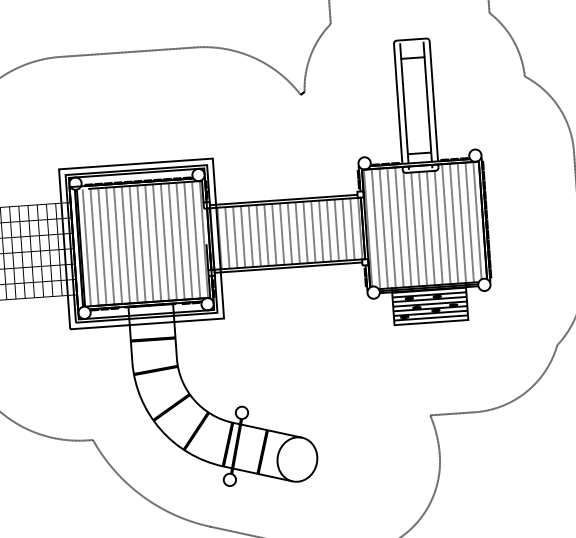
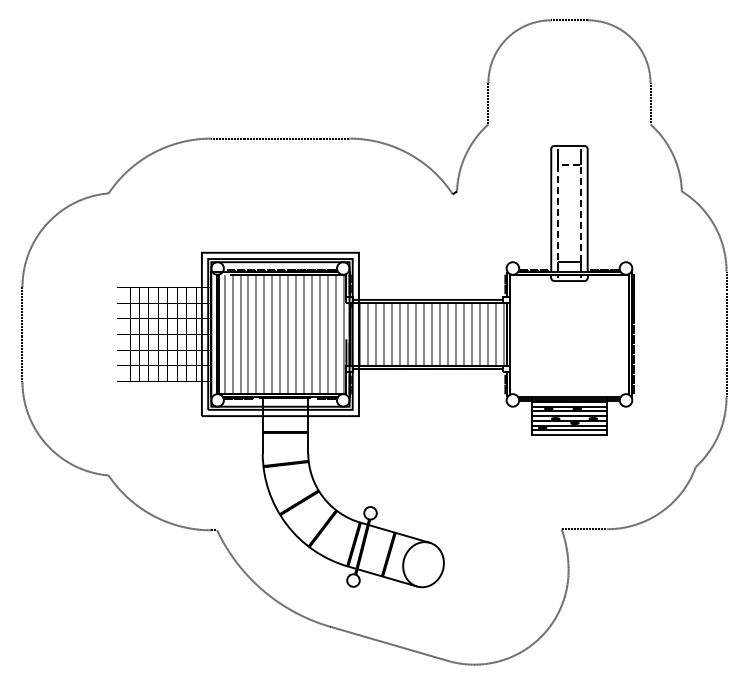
line: (412, 57) -> (569, 164), solid -> dashed
hatch: (422, 225) -> (567, 335), removed

